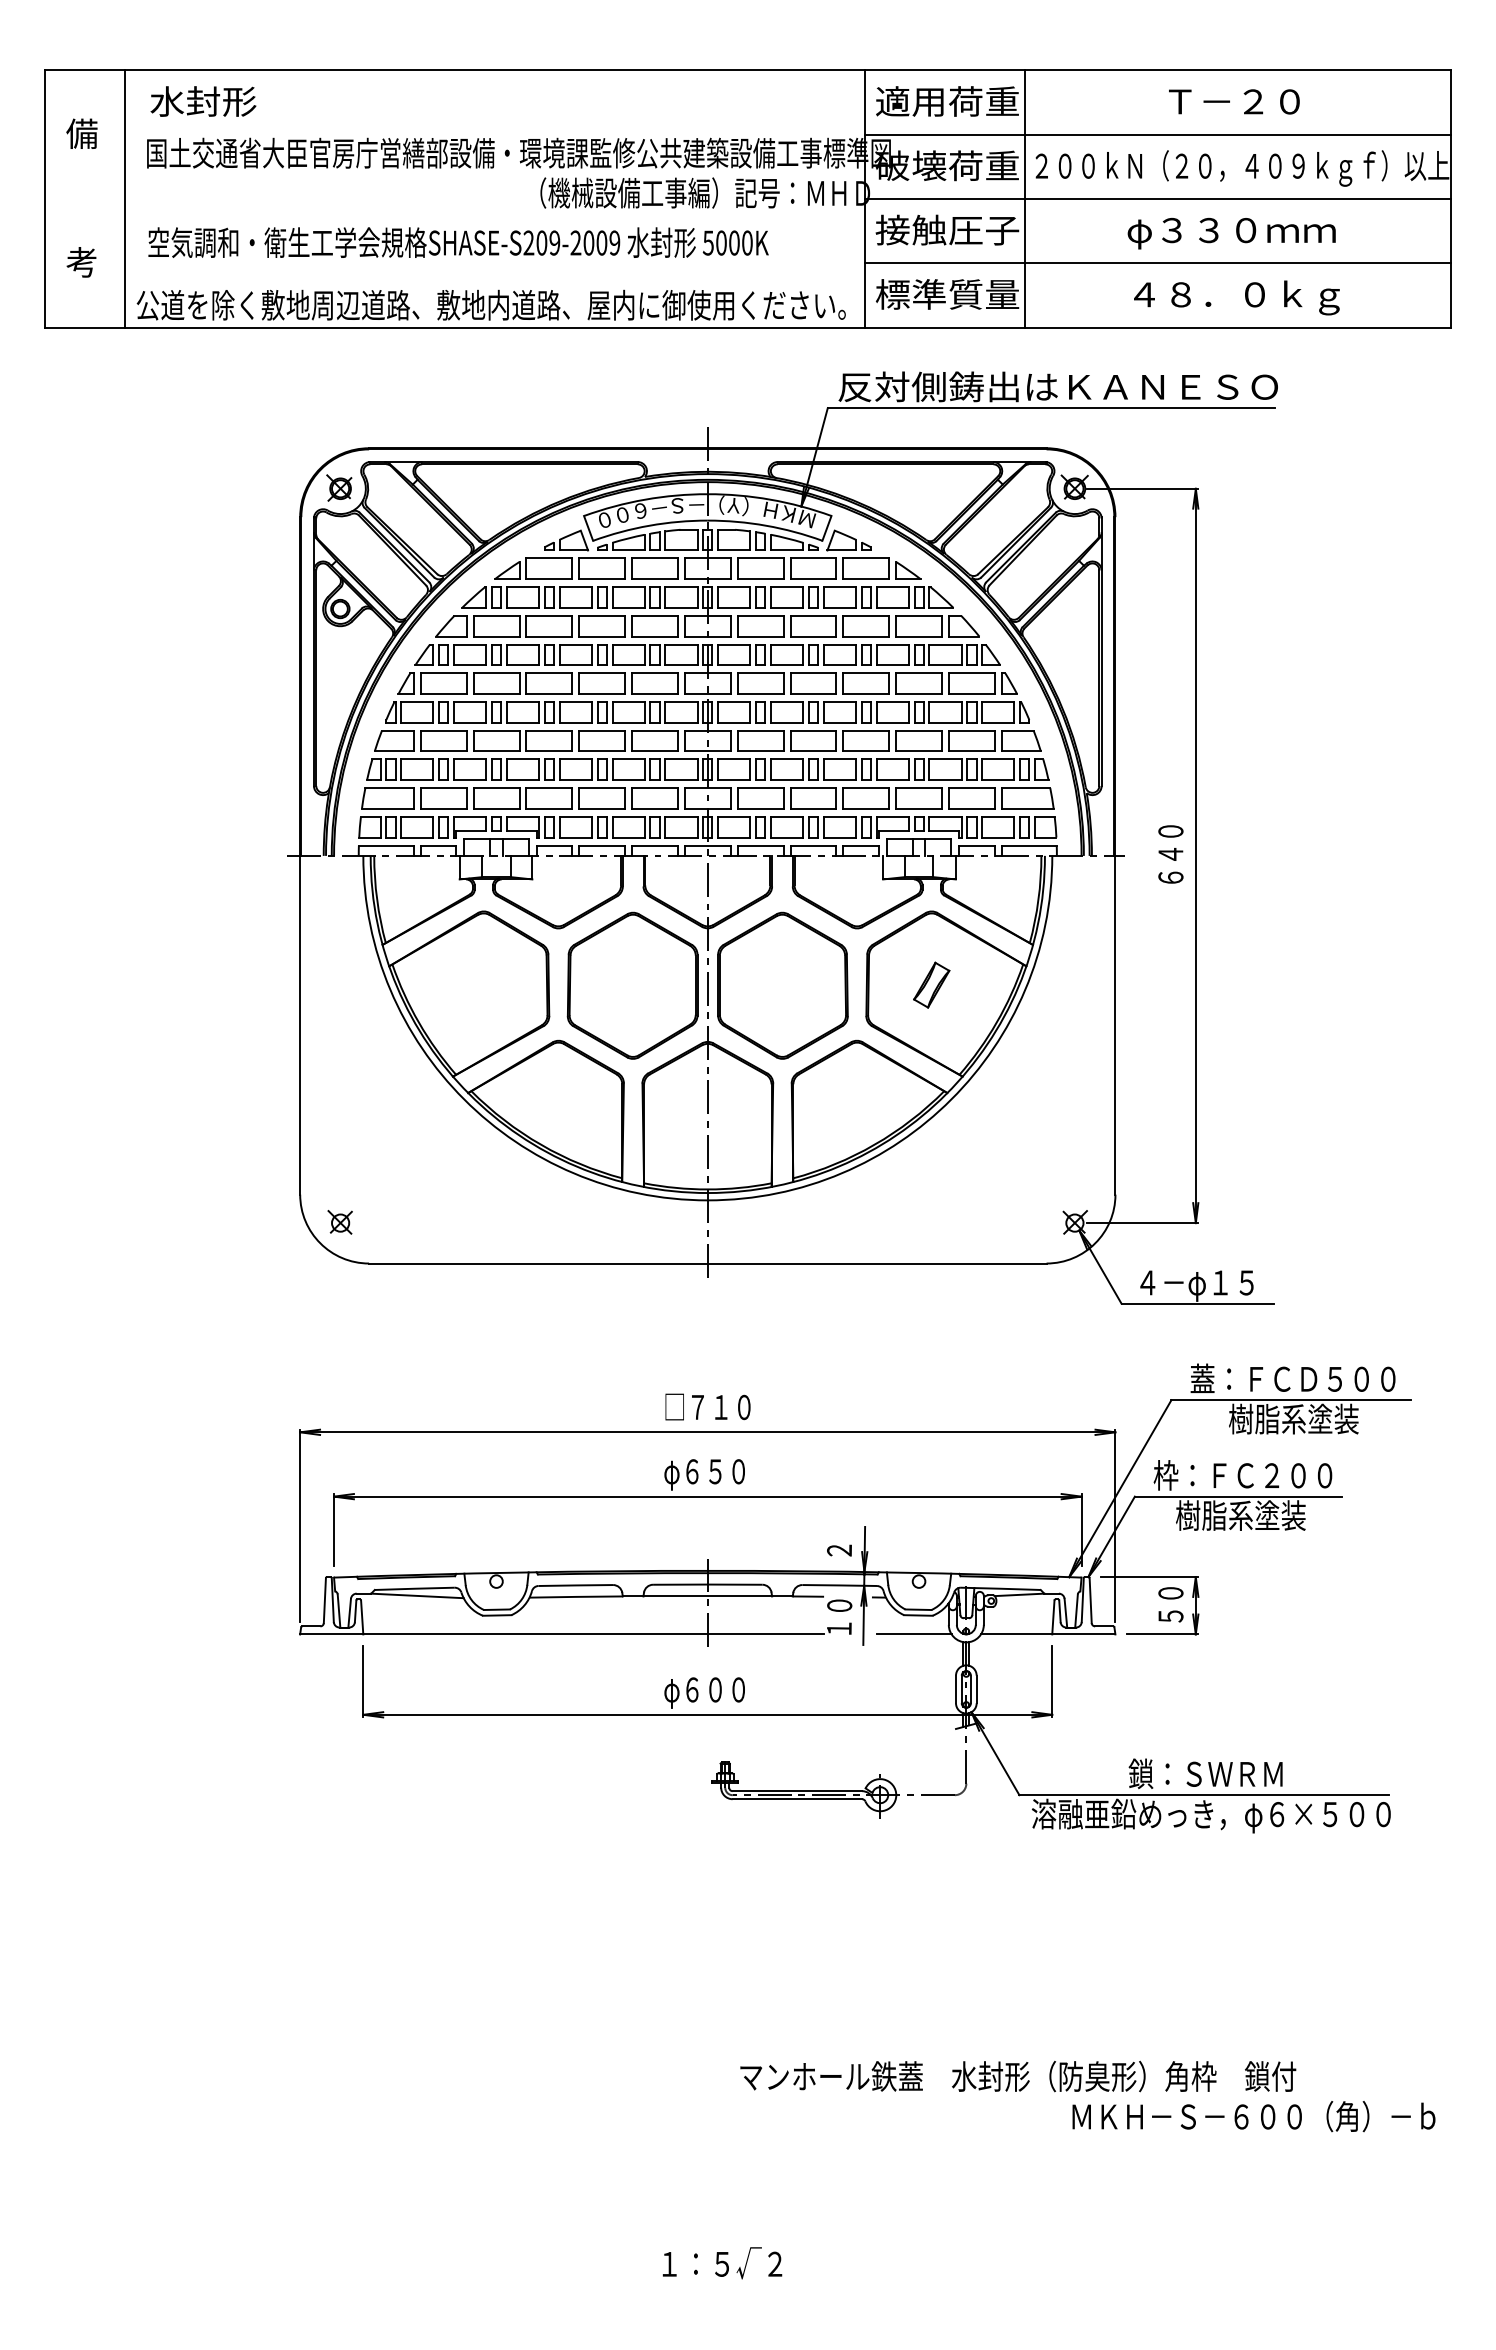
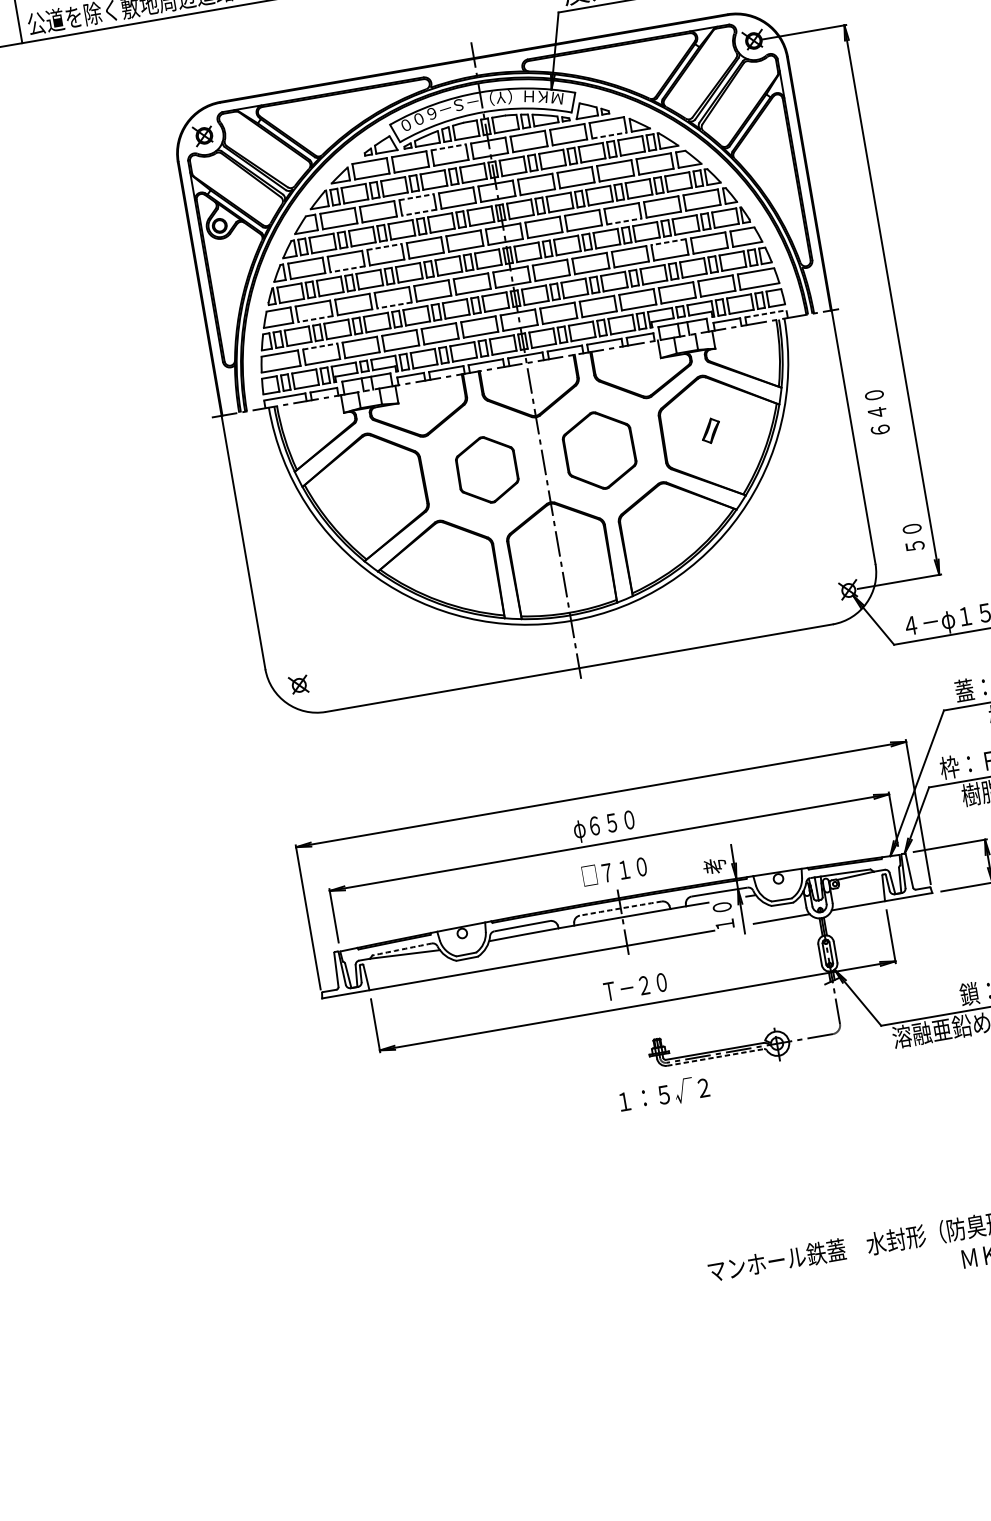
line: (655, 558) -> (449, 147), solid -> dashed
line: (866, 579) -> (609, 135), solid -> dashed
line: (602, 615) -> (416, 196), solid -> dashed
line: (602, 636) -> (419, 212), solid -> dashed
line: (549, 673) -> (384, 247), solid -> dashed
line: (496, 693) -> (347, 268), solid -> dashed
line: (866, 693) -> (624, 221), solid -> dashed
line: (919, 730) -> (668, 241), solid -> dashed
line: (443, 751) -> (315, 319), solid -> dashed
line: (549, 751) -> (394, 305), solid -> dashed
line: (443, 788) -> (320, 346), solid -> dashed
line: (1029, 845) -> (766, 313), solid -> dashed
text: (1170, 854) -> (877, 412), moved
part: (931, 984) -> (710, 430), size x0.7
part: (632, 985) -> (487, 469), size x0.6
part: (782, 985) -> (599, 450), size x0.7
text: (707, 1406) -> (614, 870), moved
text: (838, 1551) -> (714, 866), ２ -> 考
arc: (707, 1584) -> (620, 908), solid -> dashed
arc: (414, 1588) -> (401, 949), solid -> dashed
text: (1170, 1604) -> (913, 537), moved
text: (707, 1692) -> (634, 989), φ６００ -> Ｔ－２０
line: (797, 1799) -> (715, 1057), solid -> dashed
text: (722, 2263) -> (664, 1094), moved

